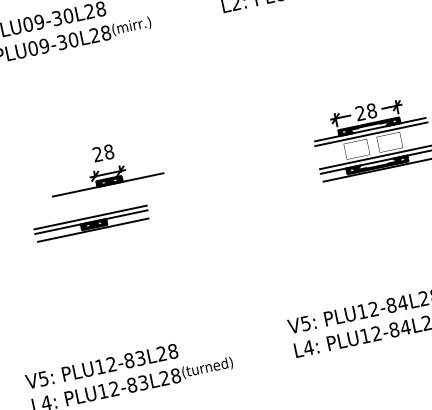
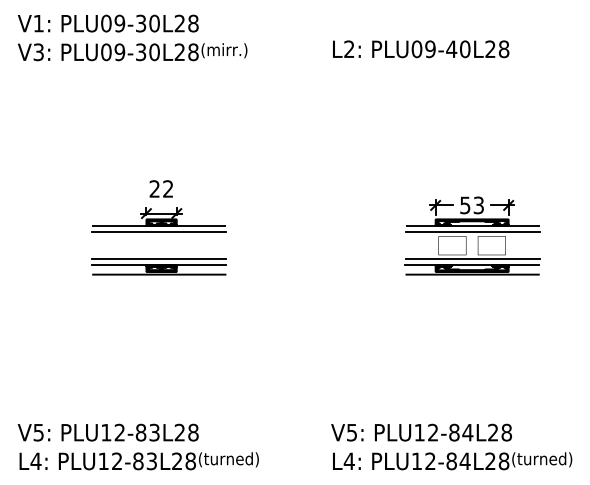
text: (366, 112) -> (472, 205), 28 -> 53
text: (109, 151) -> (168, 188), 28 -> 22
line: (109, 189) -> (159, 231), added
part: (91, 223) -> (158, 266), moved

